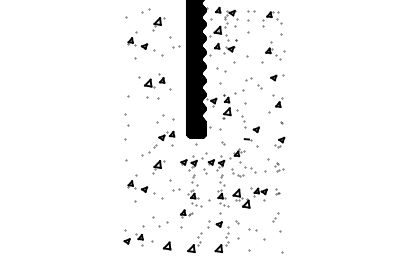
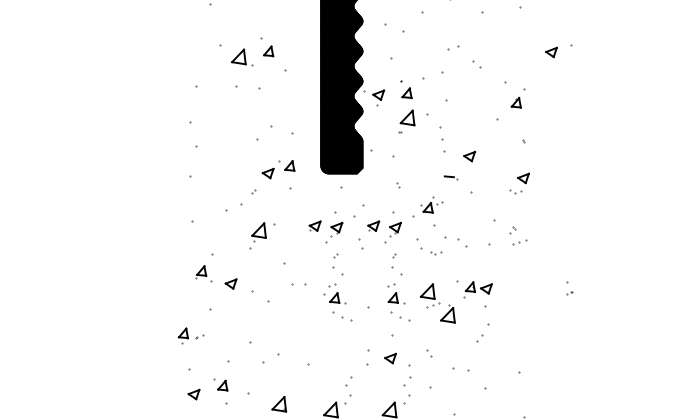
part: (277, 77) -> (559, 51), moved
part: (277, 191) -> (570, 288), moved
part: (186, 213) -> (190, 335), moved
part: (275, 217) -> (482, 332), moved

